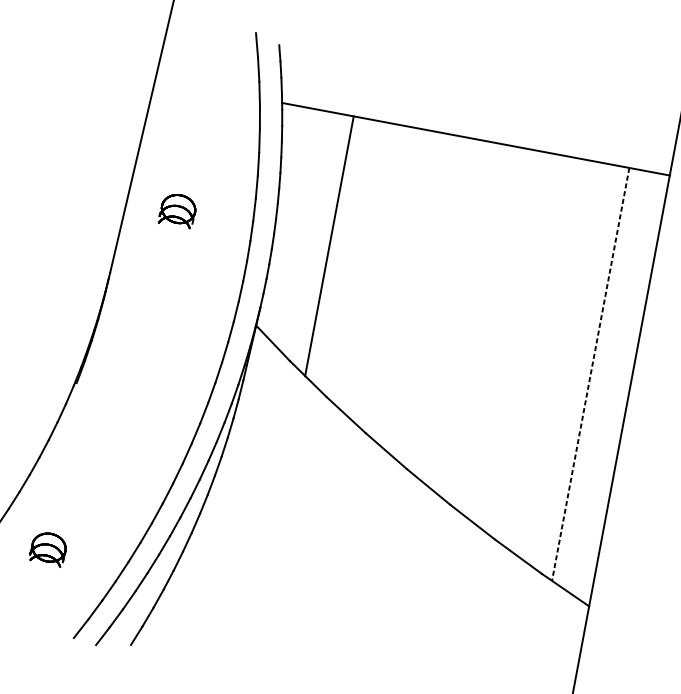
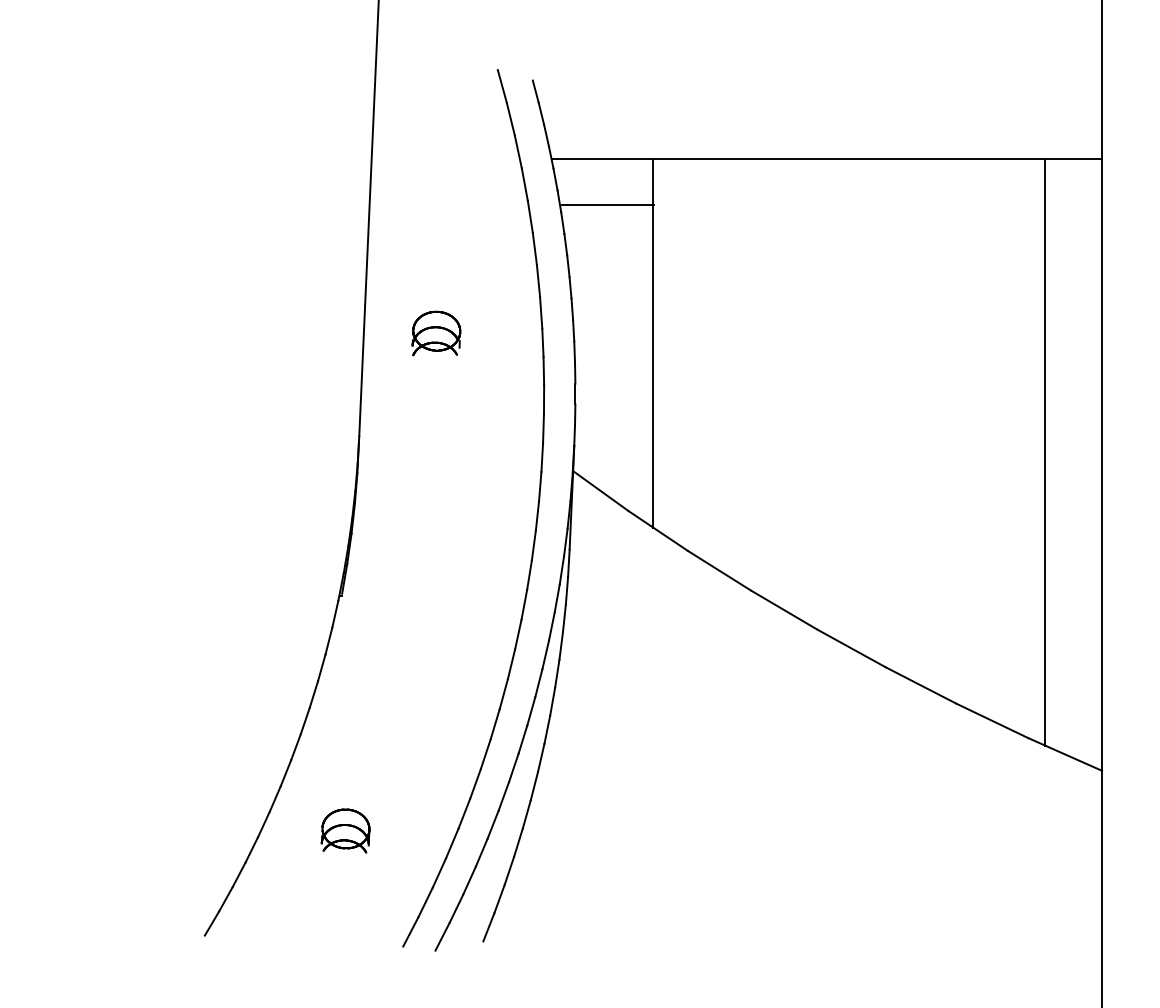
line: (315, 142) -> (607, 204), added
line: (590, 374) -> (1044, 452), dashed -> solid

